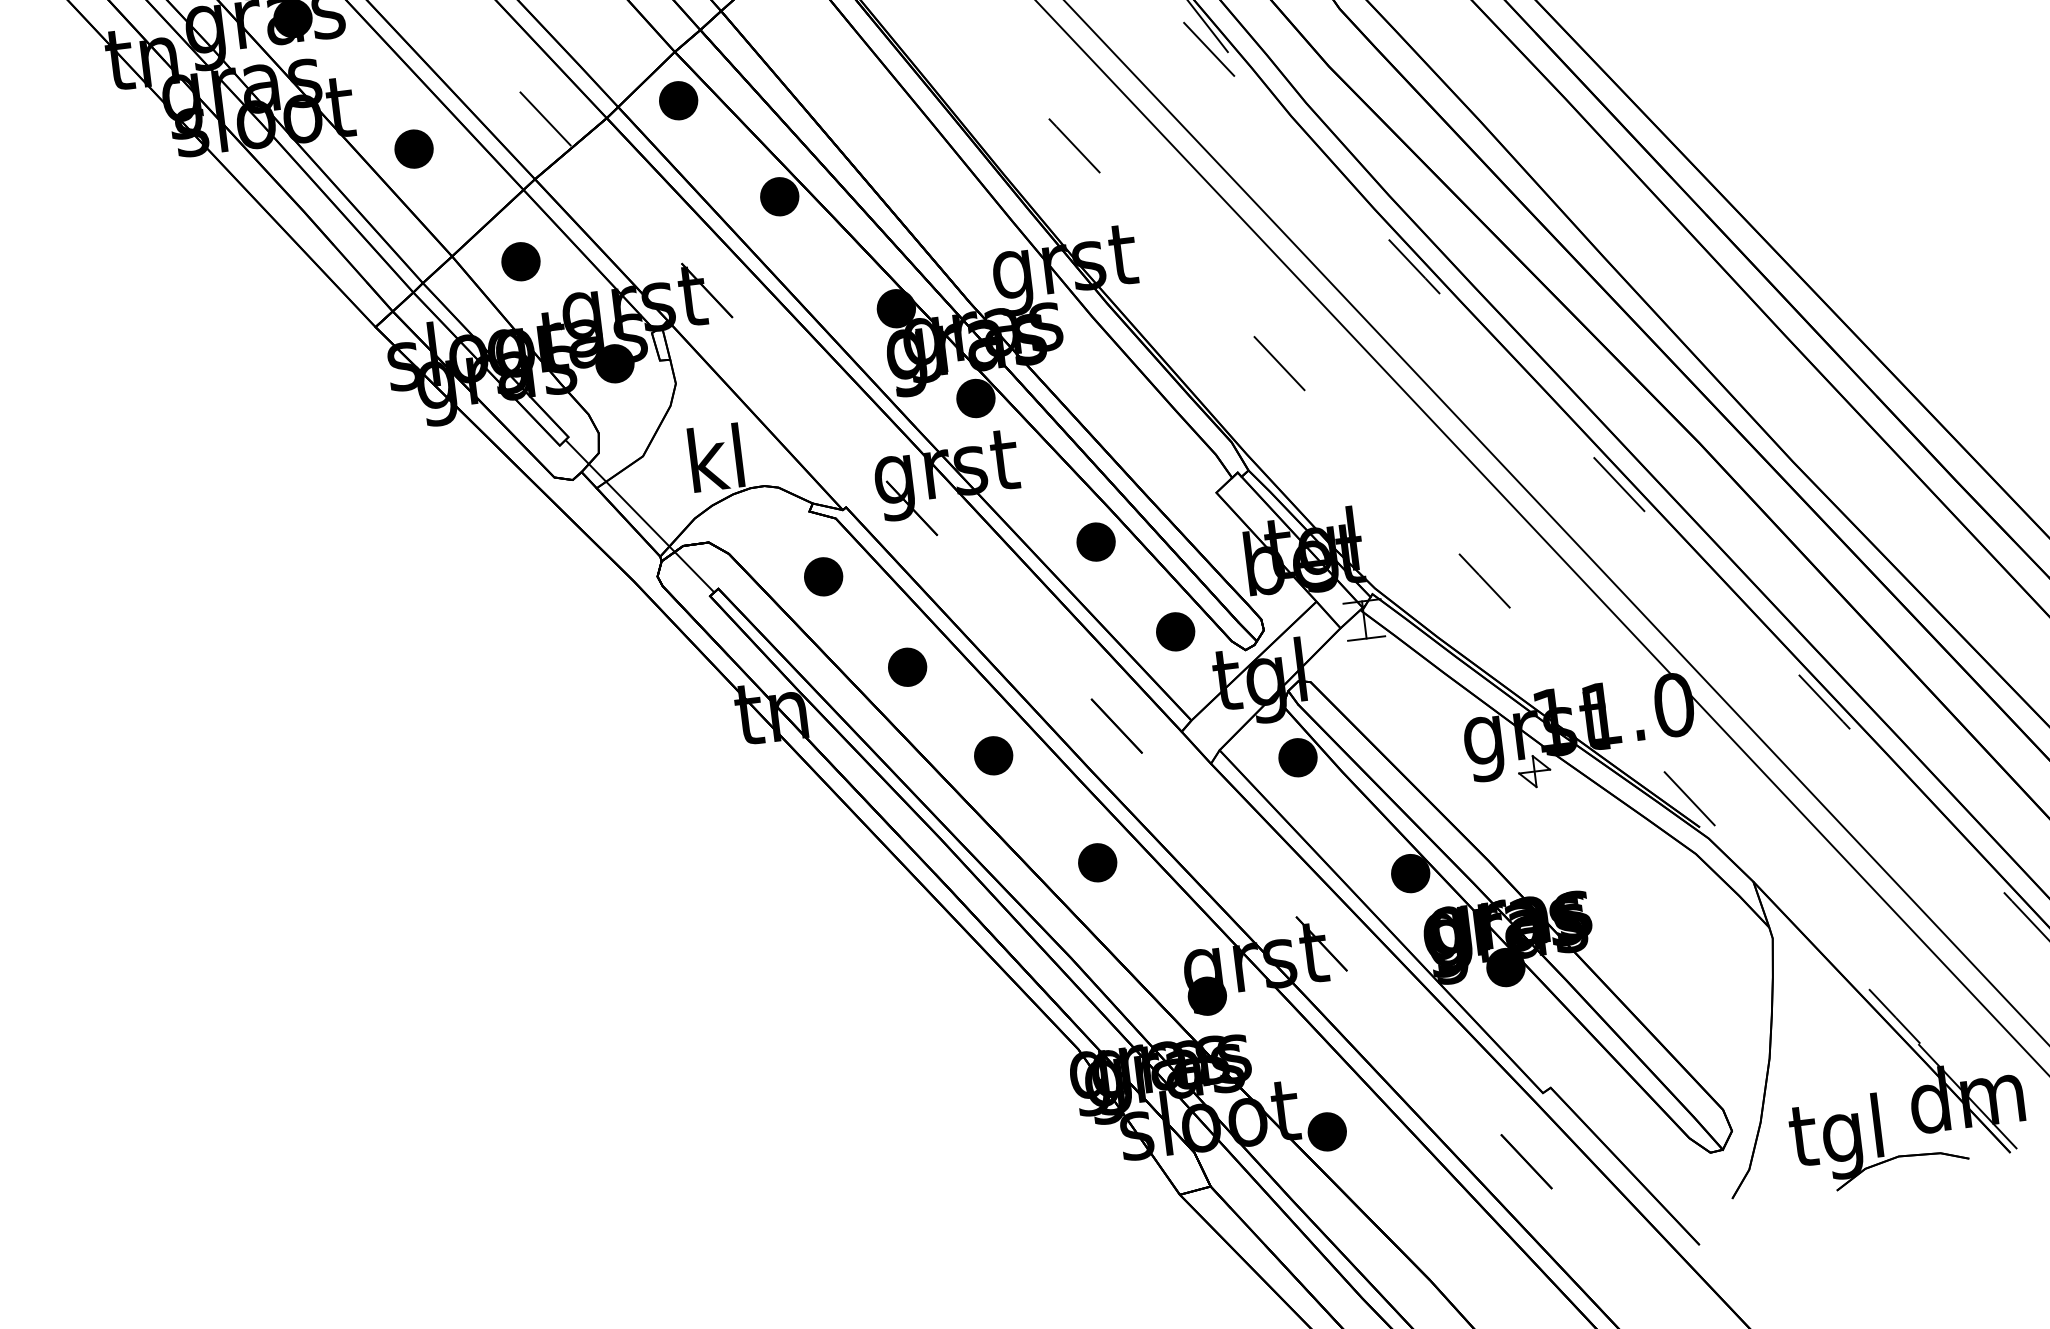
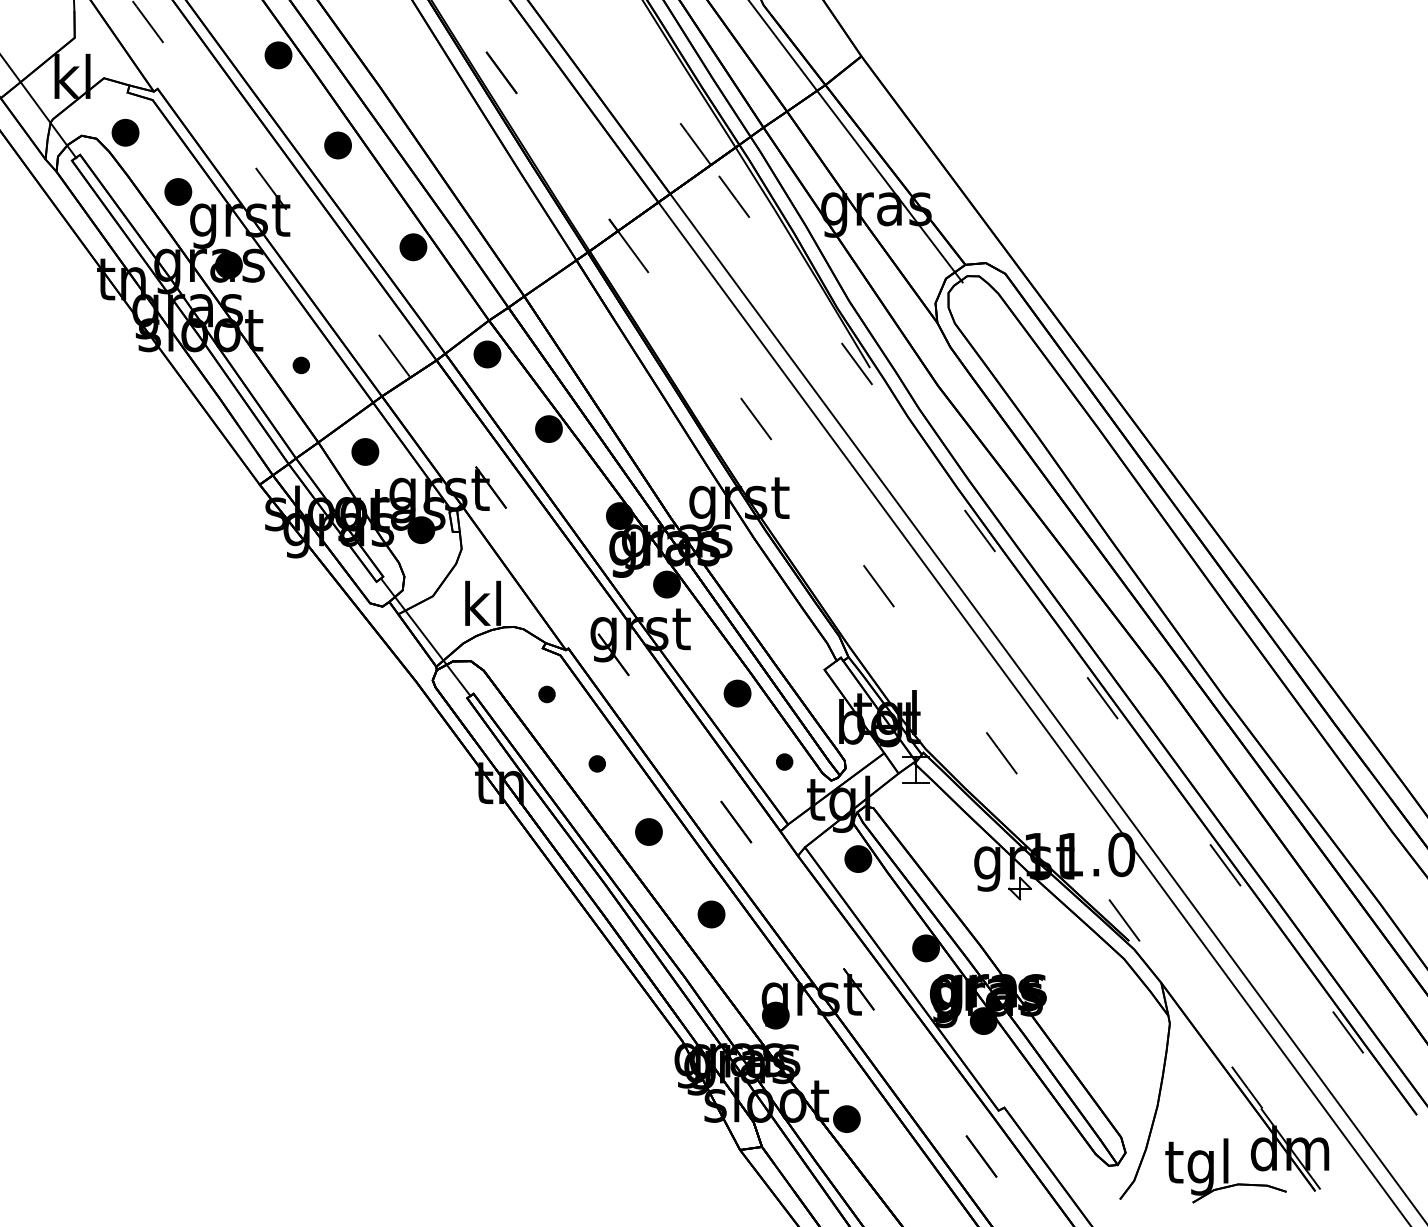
part: (414, 149) -> (301, 365), size x0.6
part: (822, 576) -> (546, 694), size x0.6
part: (1175, 631) -> (784, 761), size x0.6
part: (907, 666) -> (597, 763), size x0.6

